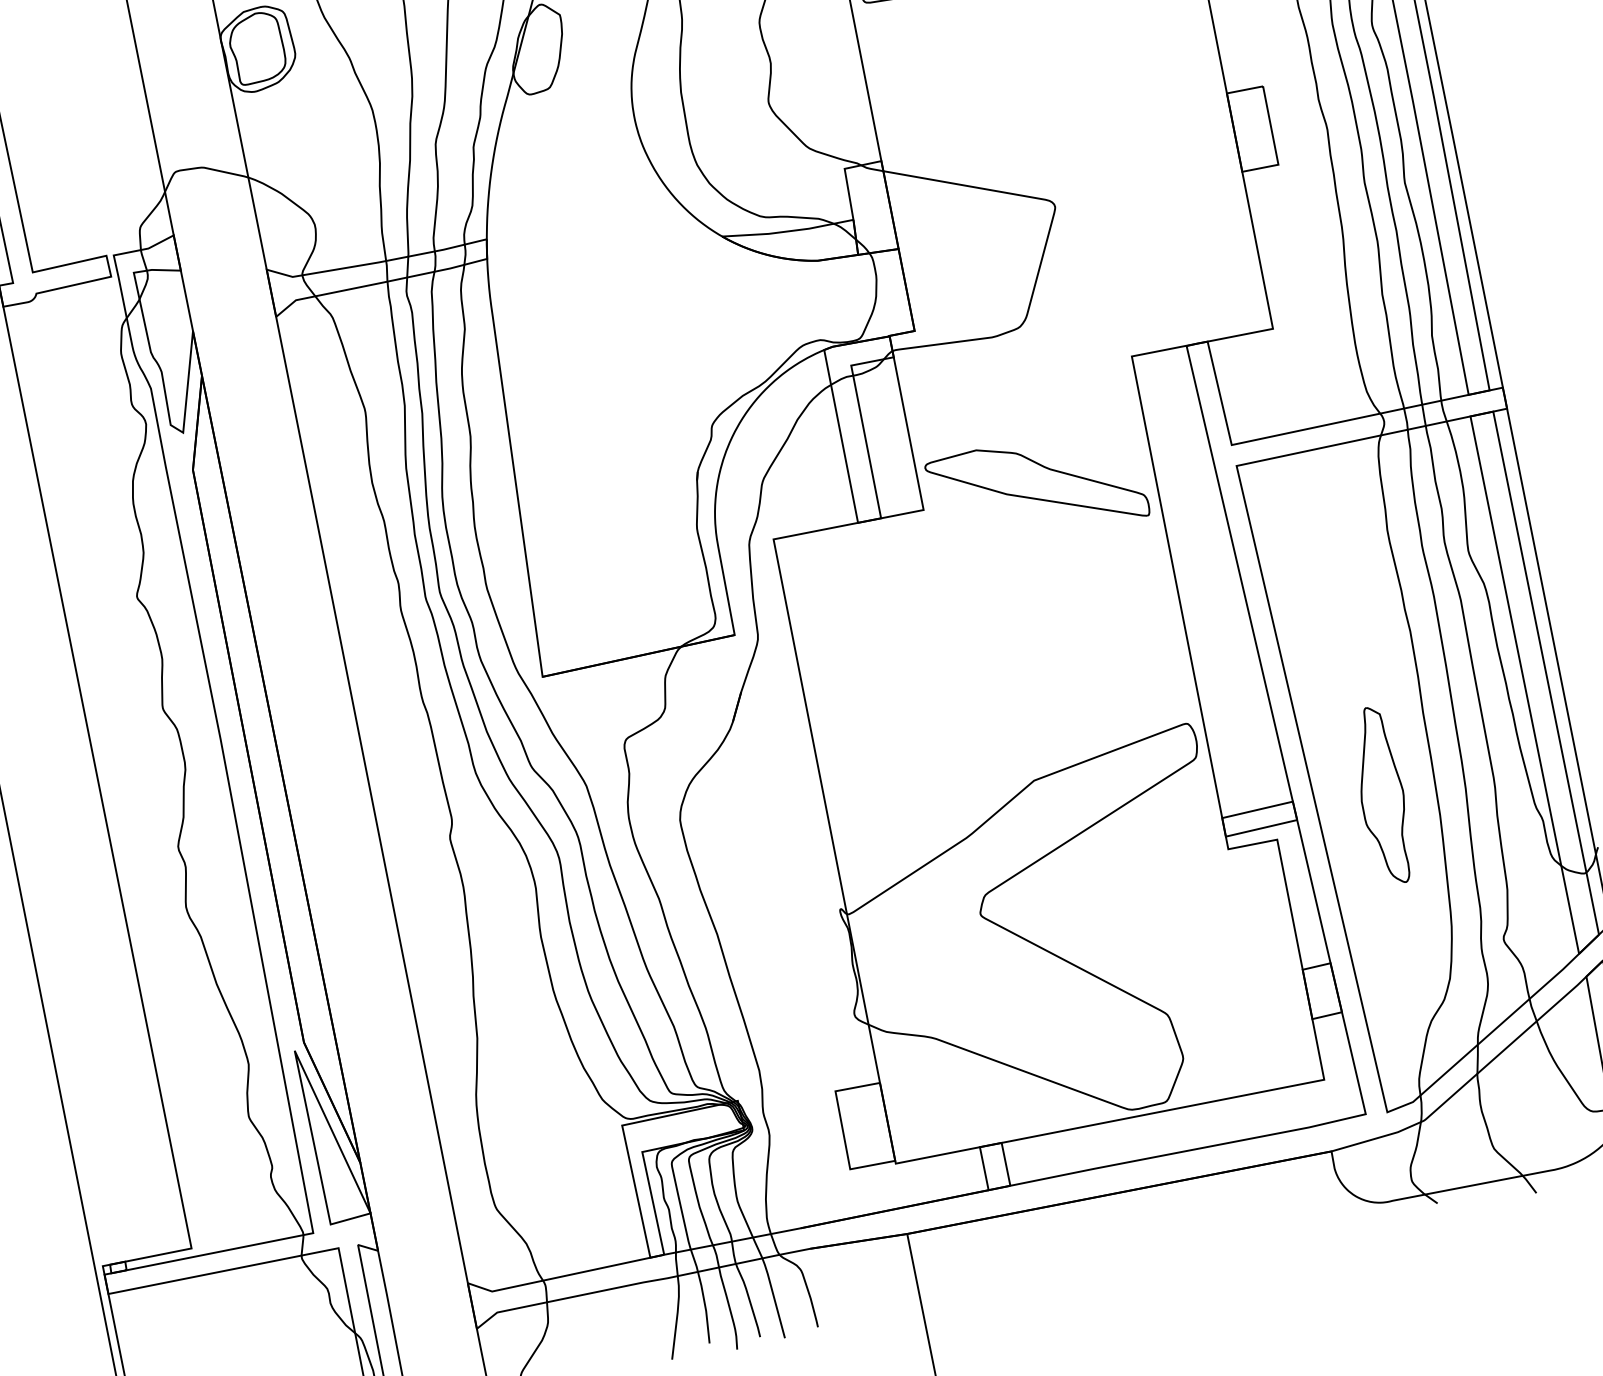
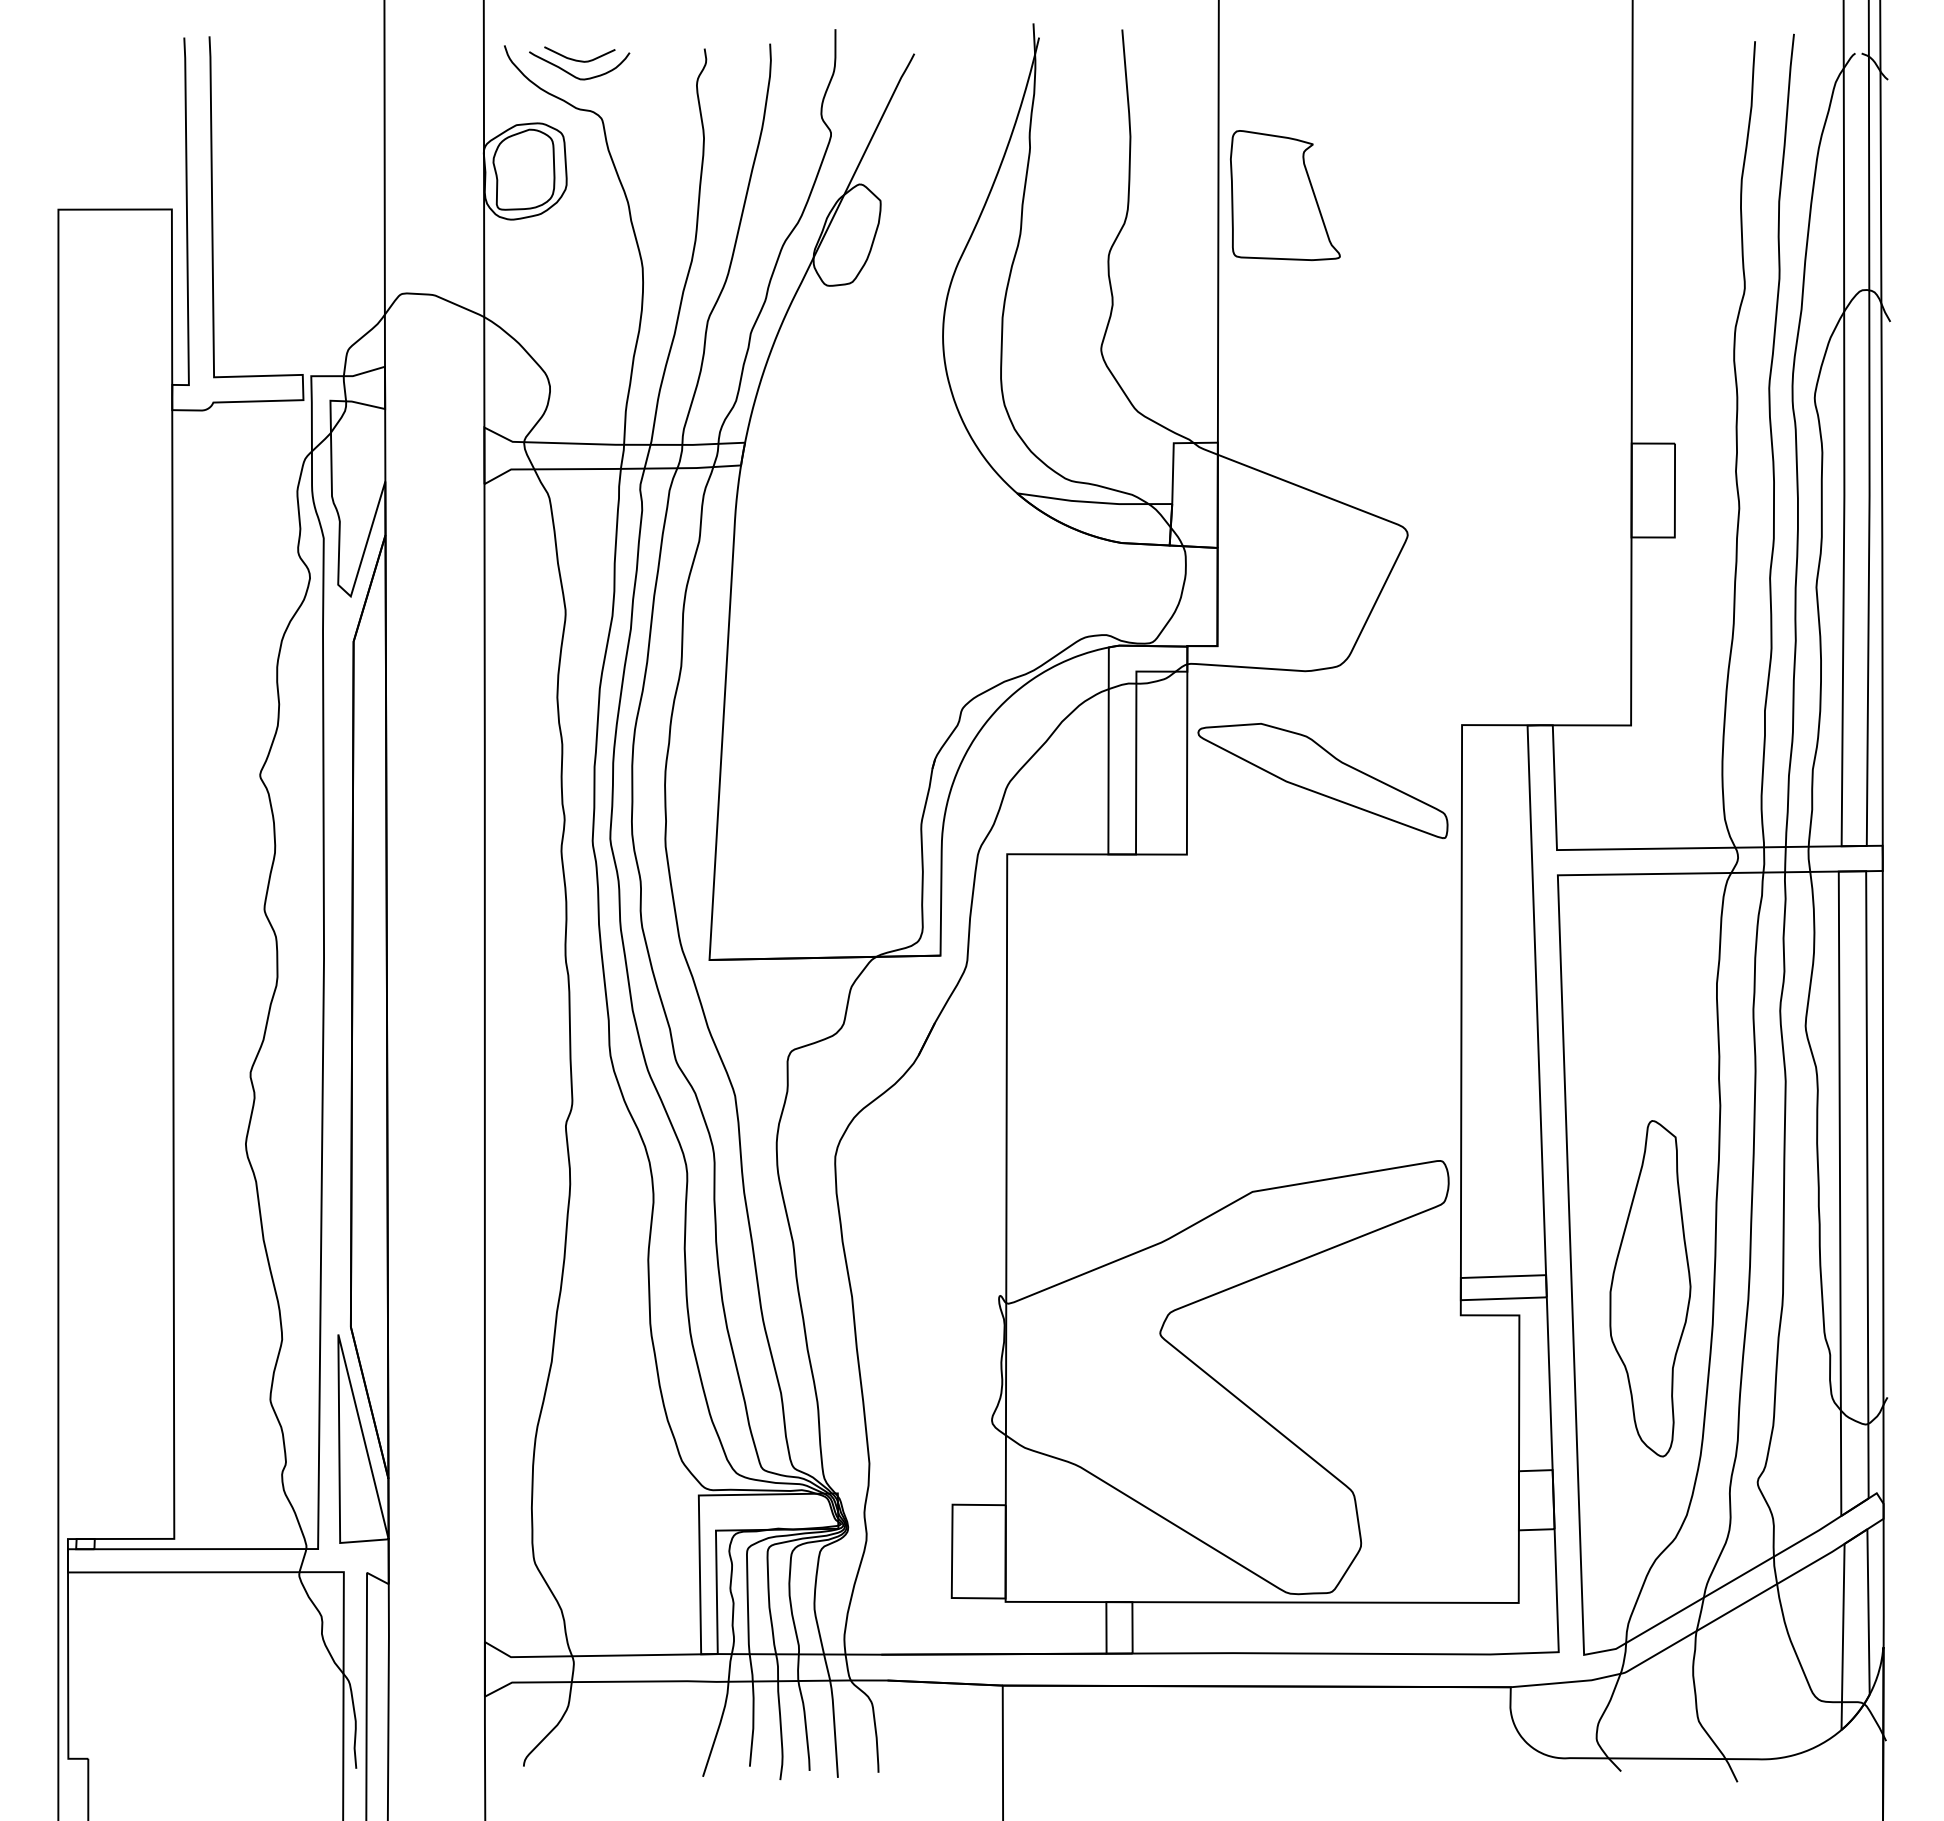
part: (1036, 488) -> (1322, 781), moved
part: (1382, 795) -> (1650, 1288), size x1.6

